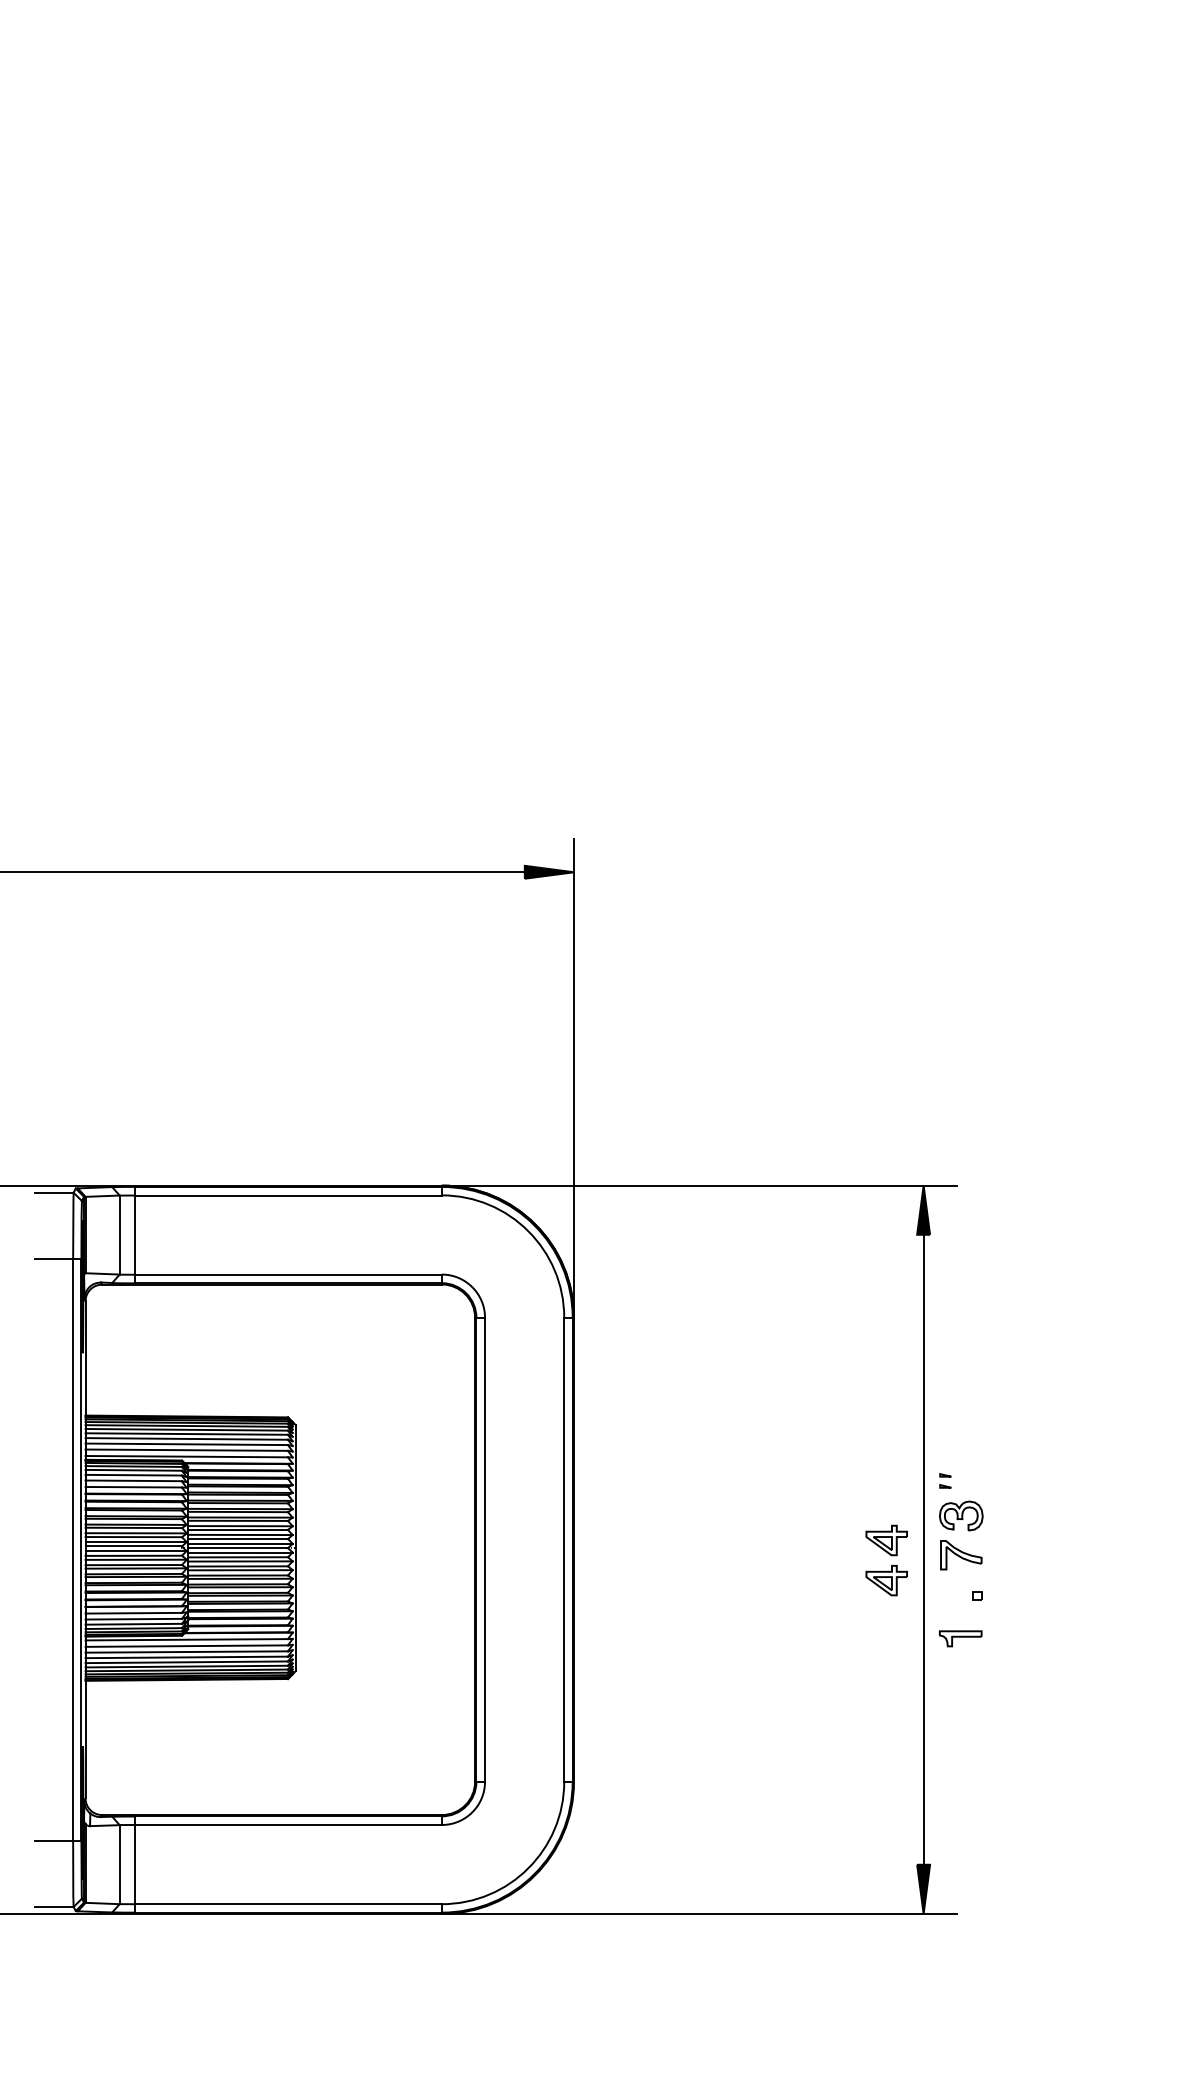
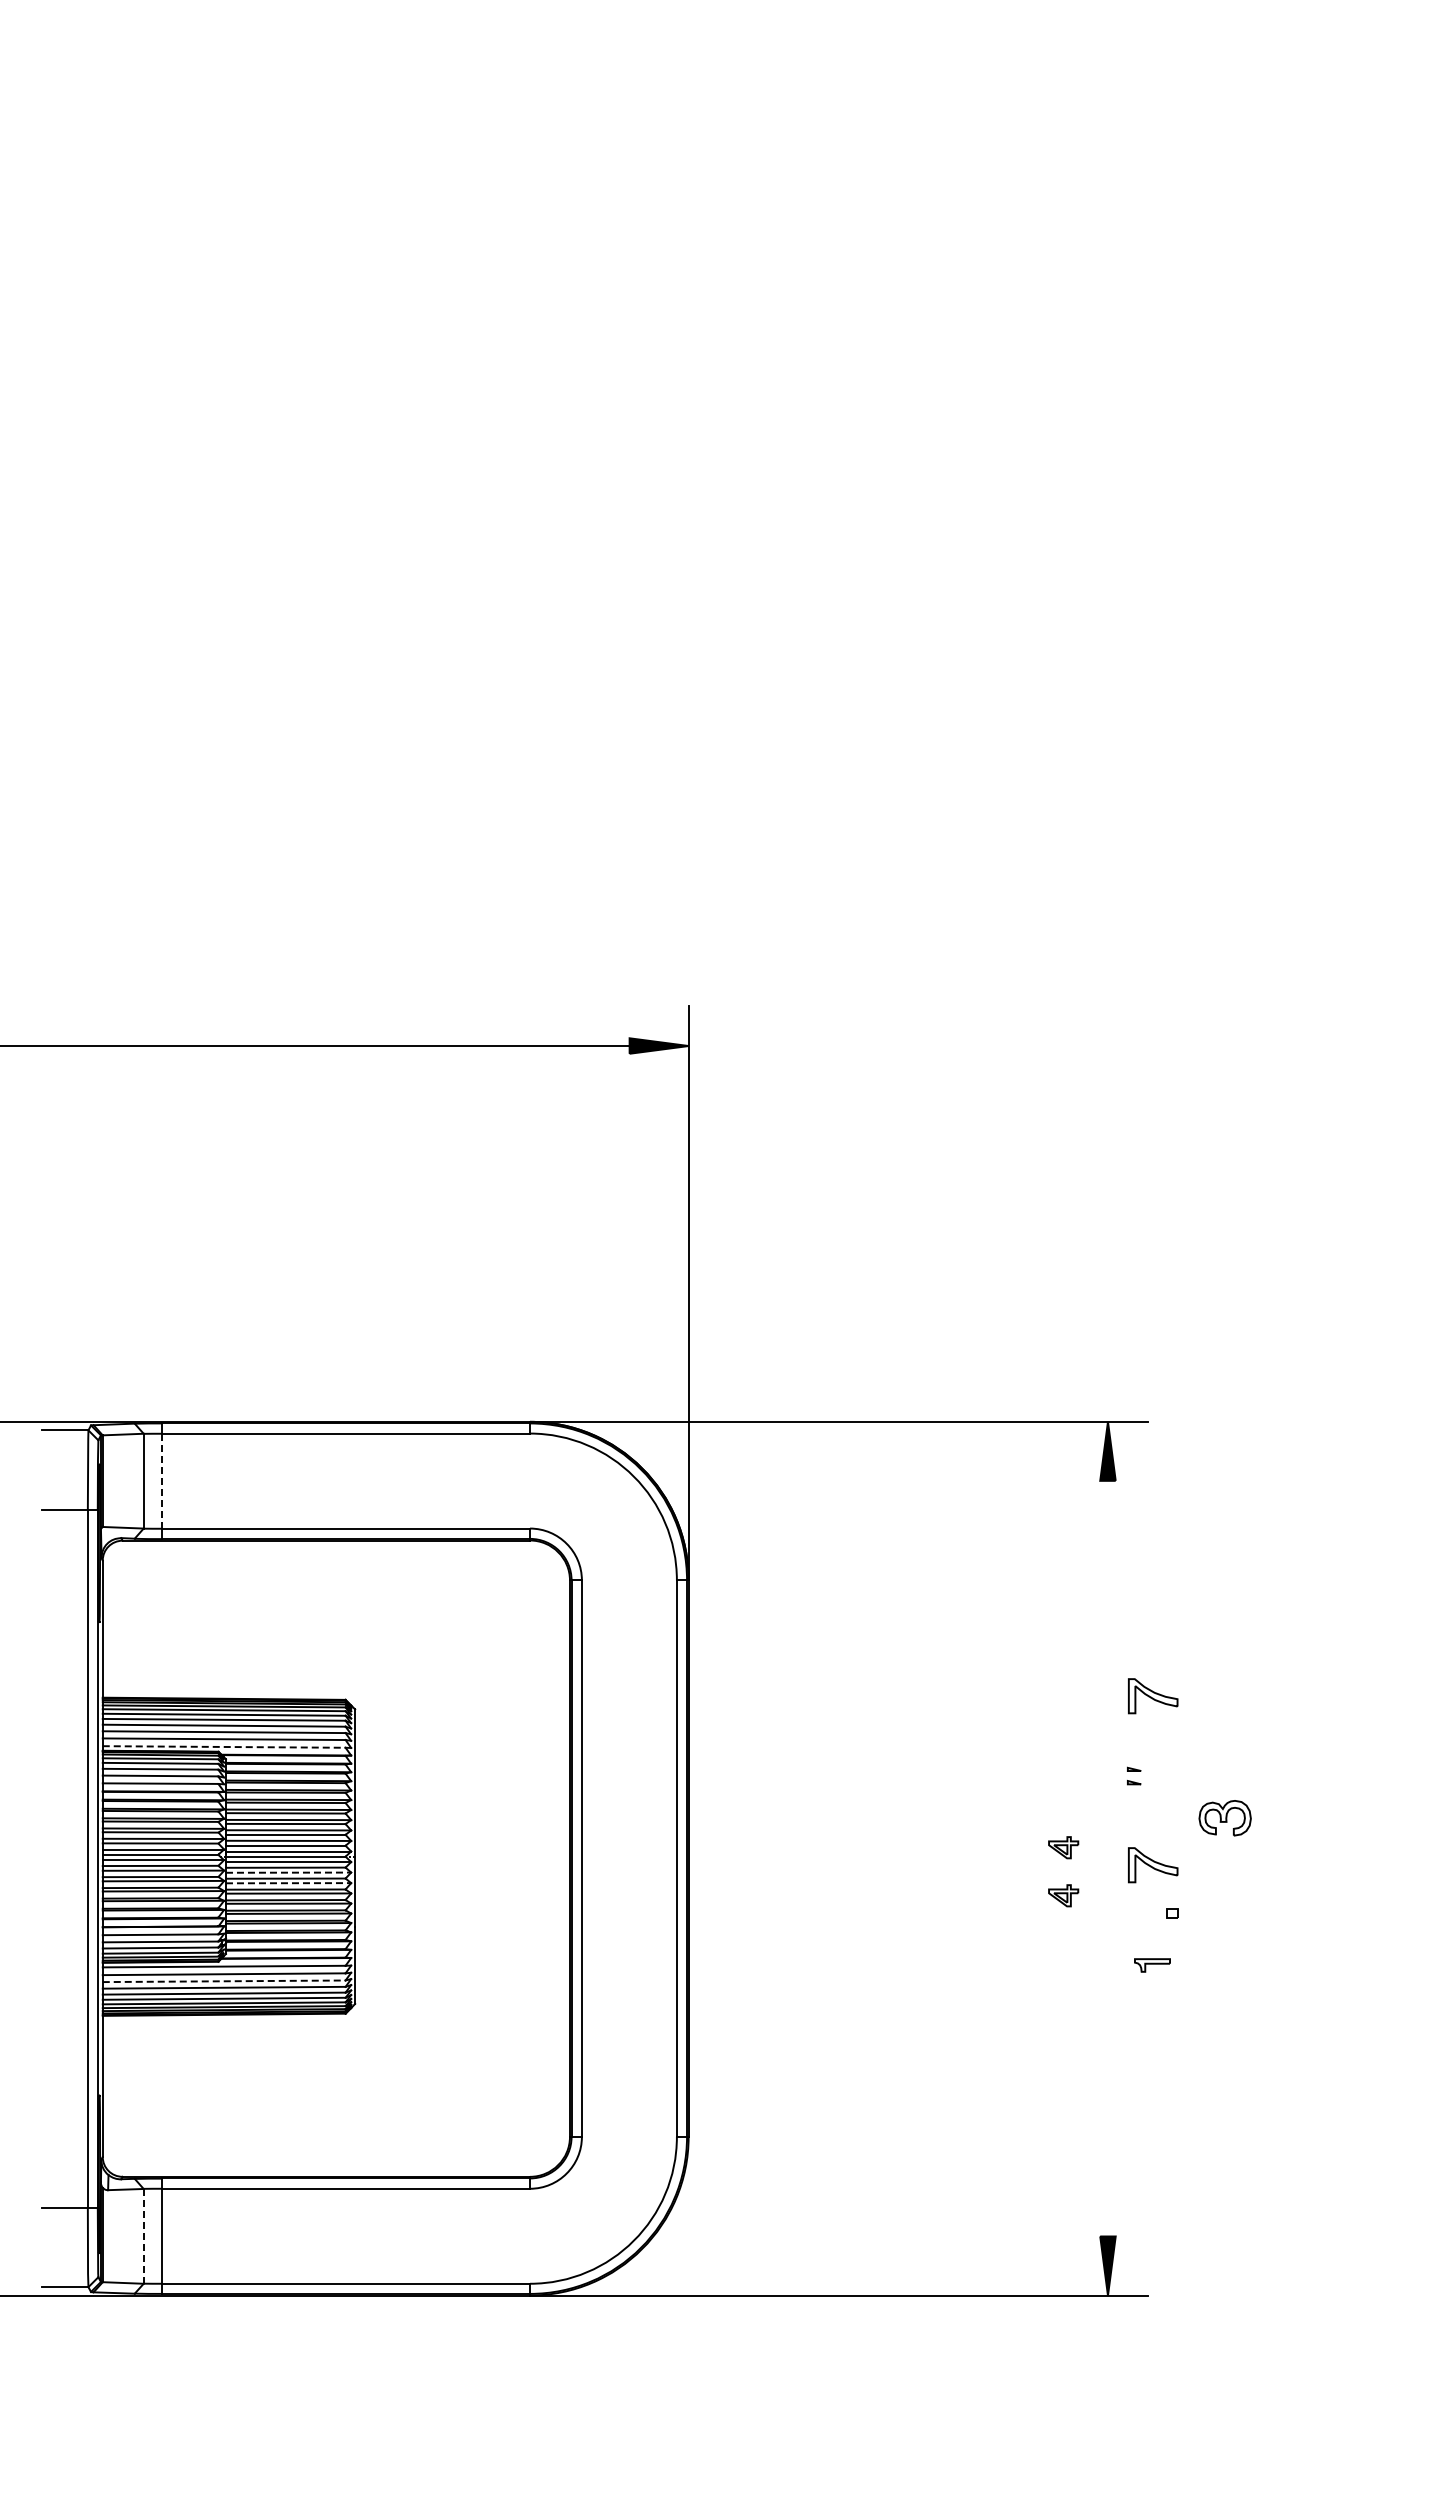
line: (134, 1234) -> (161, 1480), solid -> dashed
part: (961, 1414) -> (1153, 1696), added
line: (187, 1456) -> (224, 1746), solid -> dashed
part: (960, 1516) -> (1224, 1818), moved
part: (886, 1540) -> (1063, 1847), size x0.6
line: (923, 1549) -> (1107, 1858), removed
line: (240, 1561) -> (288, 1872), solid -> dashed
line: (240, 1570) -> (288, 1883), solid -> dashed
part: (886, 1580) -> (1063, 1895), size x0.6
part: (960, 1638) -> (1152, 1965), size x0.7
line: (187, 1652) -> (224, 1981), solid -> dashed
line: (119, 1863) -> (143, 2235), solid -> dashed

